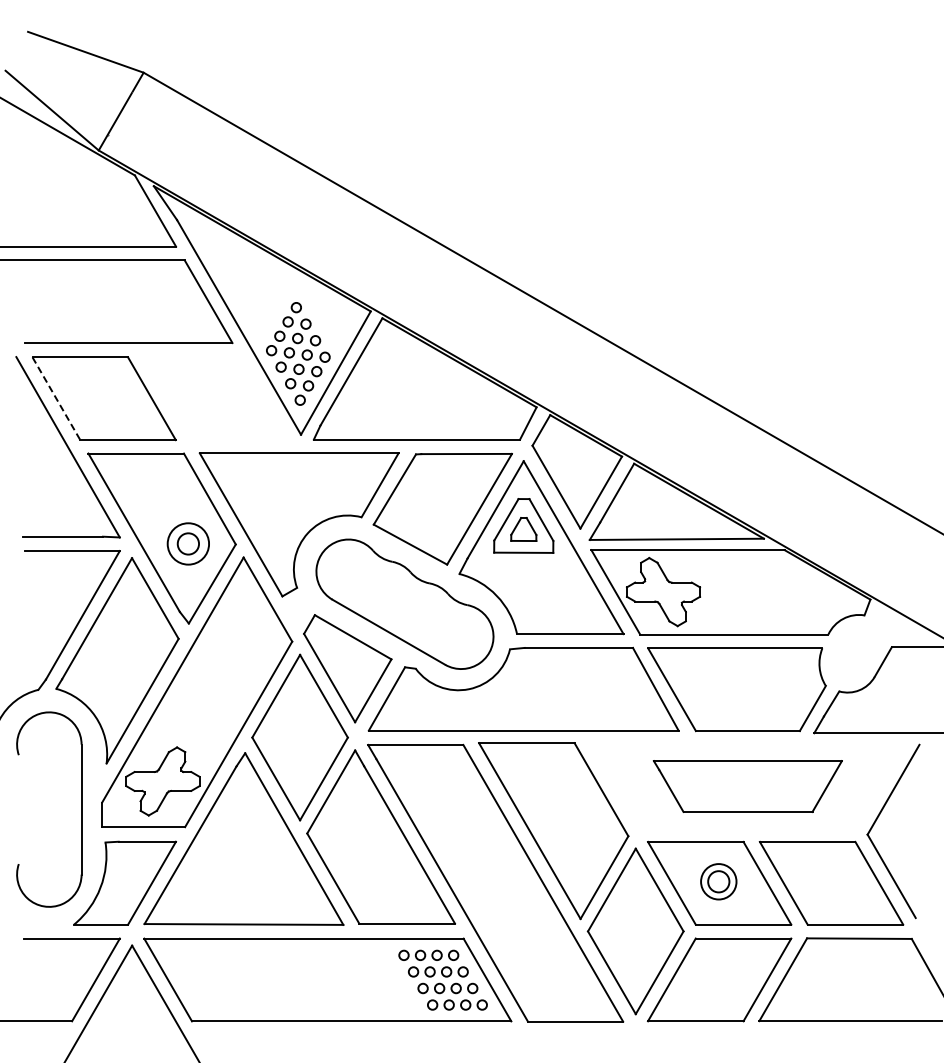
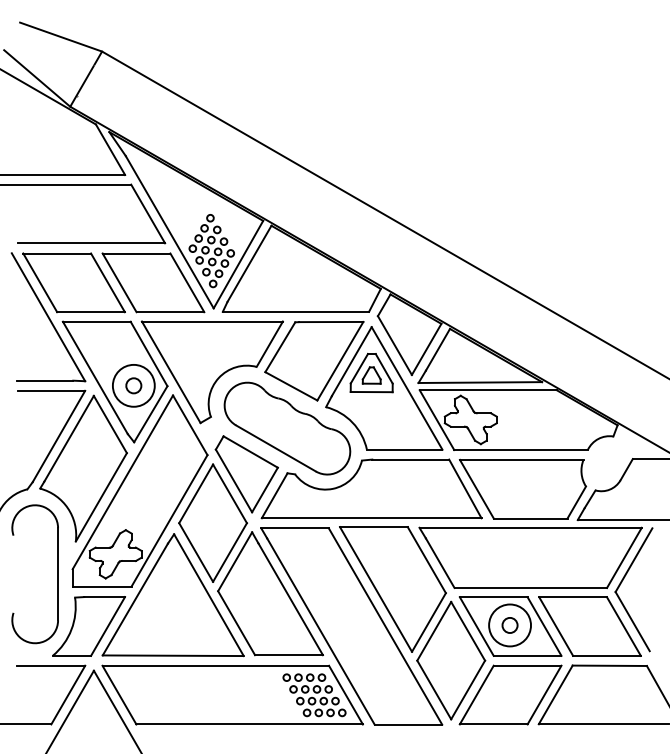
line: (56, 398) -> (40, 282), dashed -> solid
part: (215, 398) -> (153, 282), added
circle: (187, 543) -> (133, 385), size x1.43
part: (747, 786) -> (530, 557), size x1.67
circle: (718, 881) -> (509, 625), size x1.67

